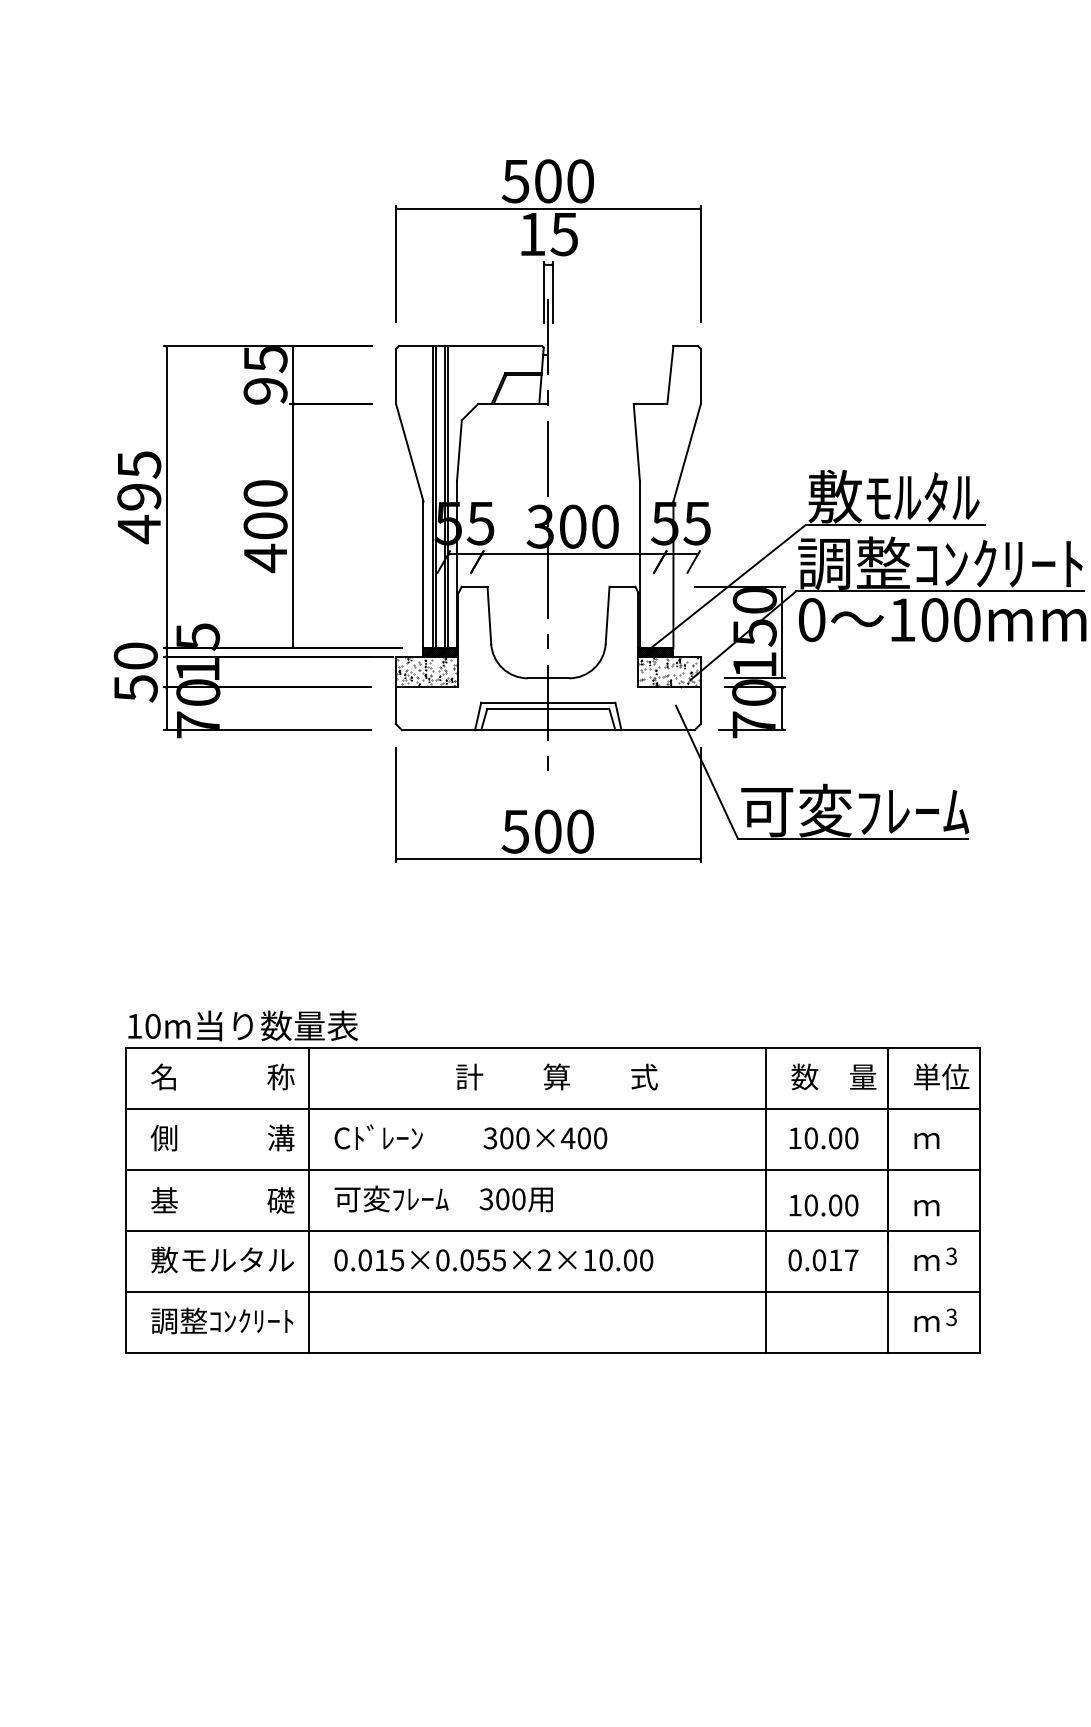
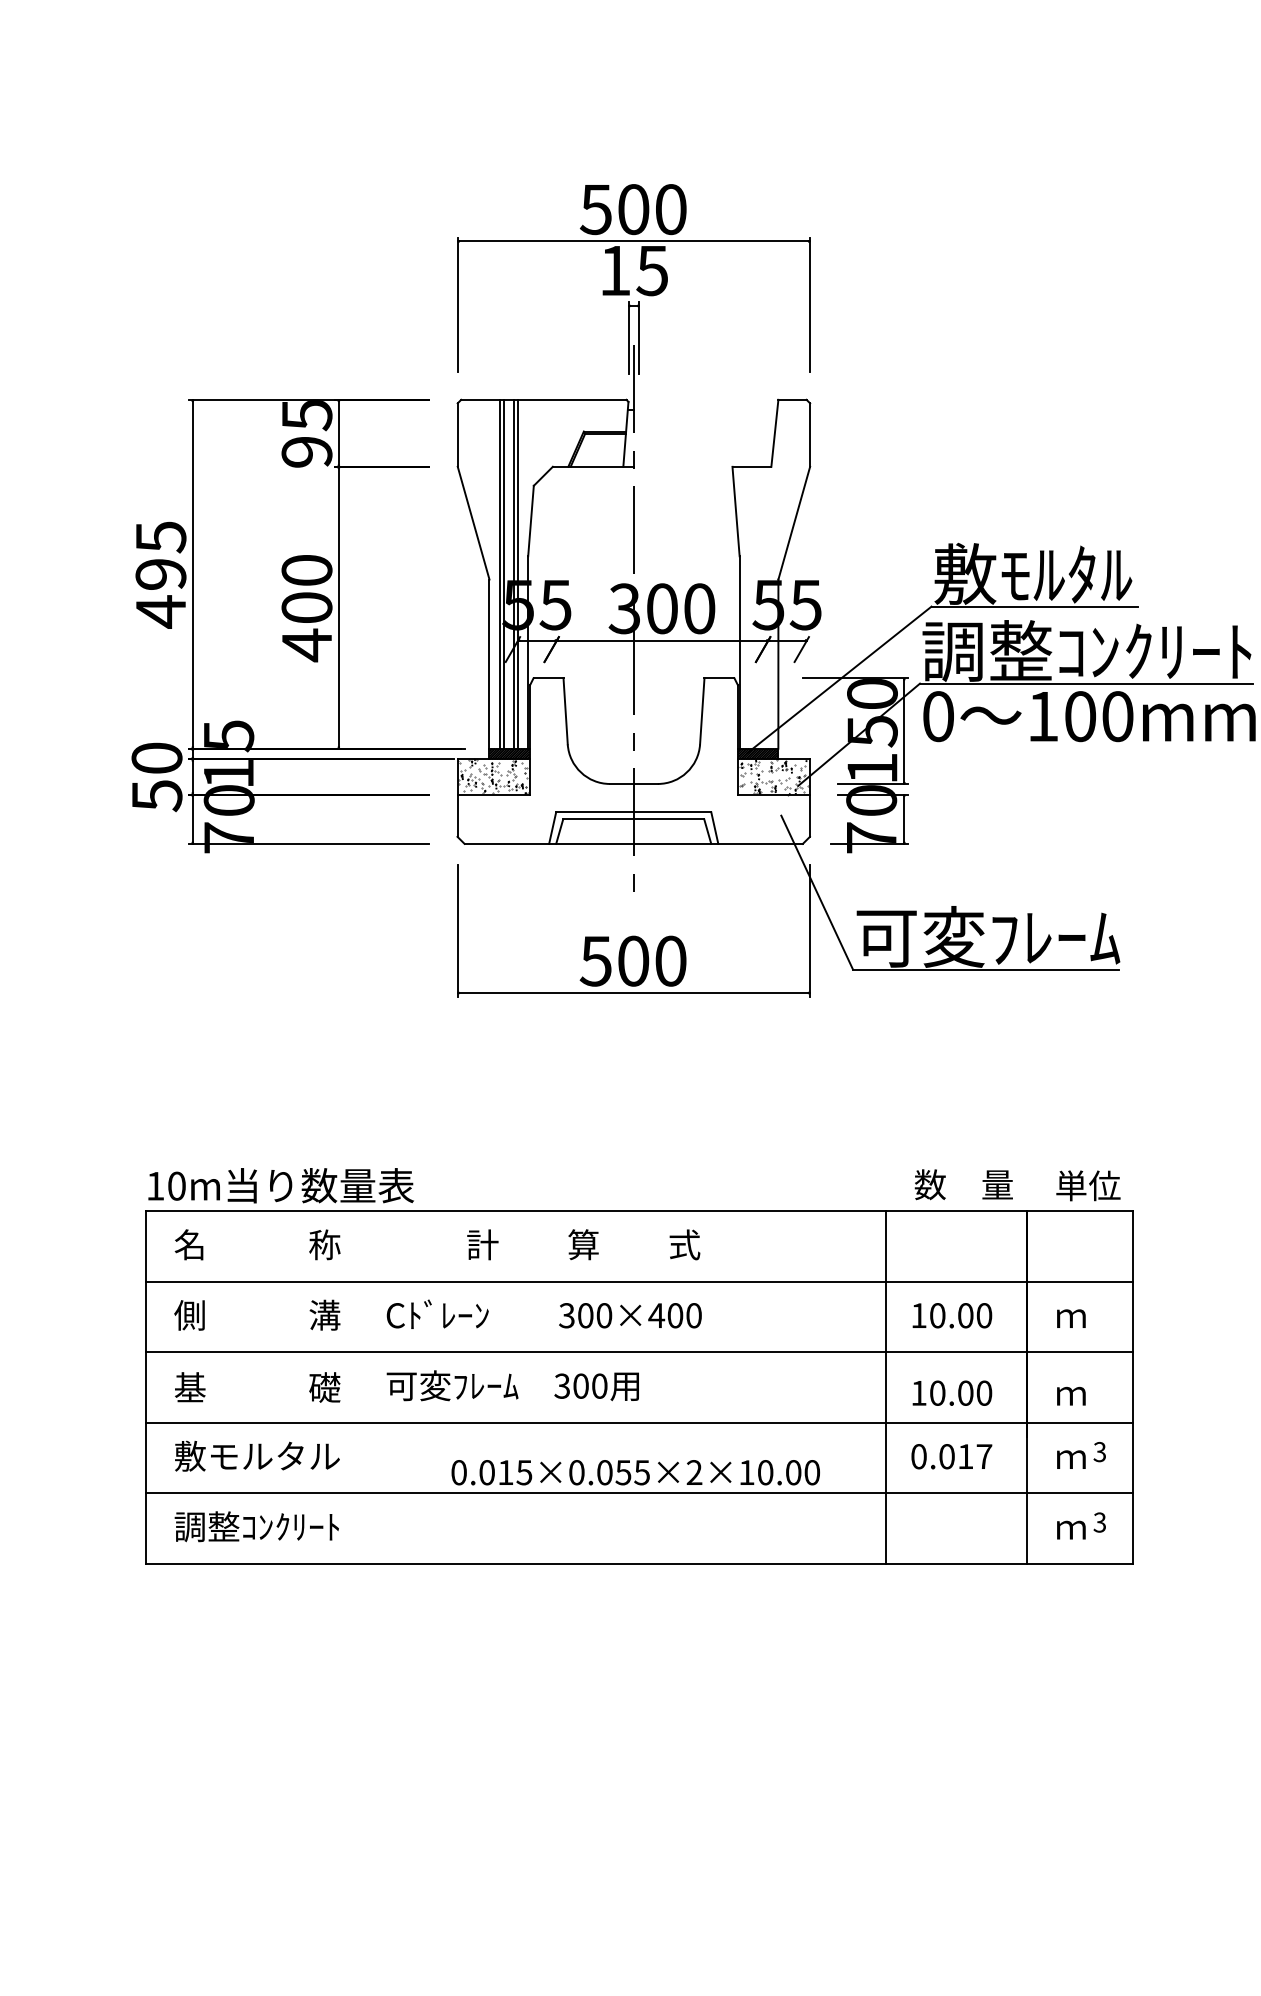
text: (556, 1076) -> (583, 1244), moved
text: (833, 1076) -> (963, 1184), moved
text: (941, 1076) -> (1088, 1185), moved
line: (309, 1200) -> (357, 1387), removed
text: (493, 1260) -> (635, 1472), moved

